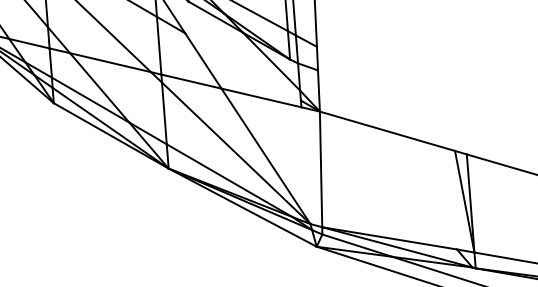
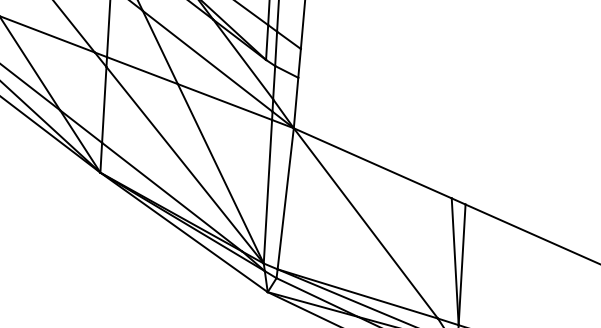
line: (242, 66) -> (207, 60), added
line: (305, 165) -> (267, 191), added
line: (388, 180) -> (365, 223), added

